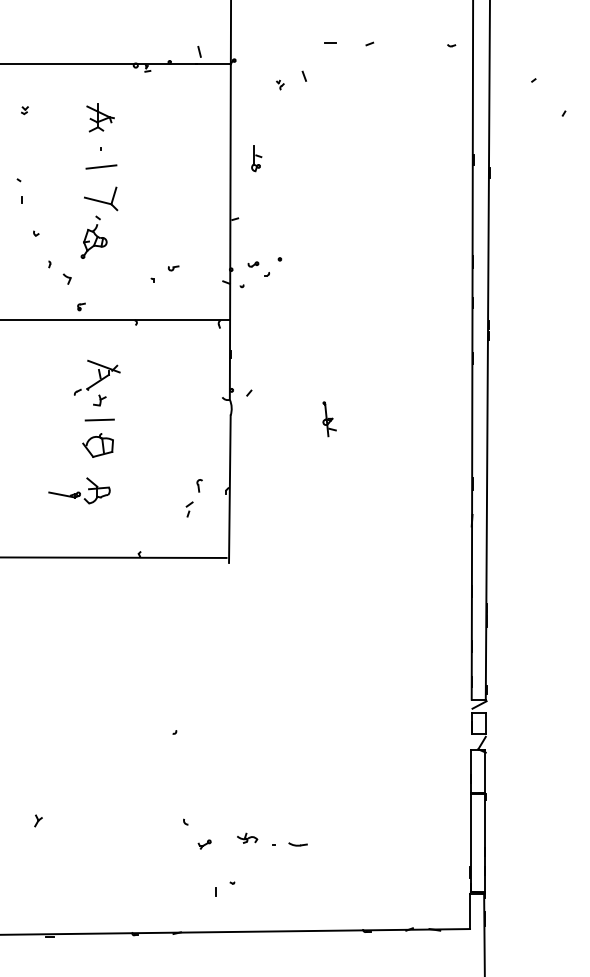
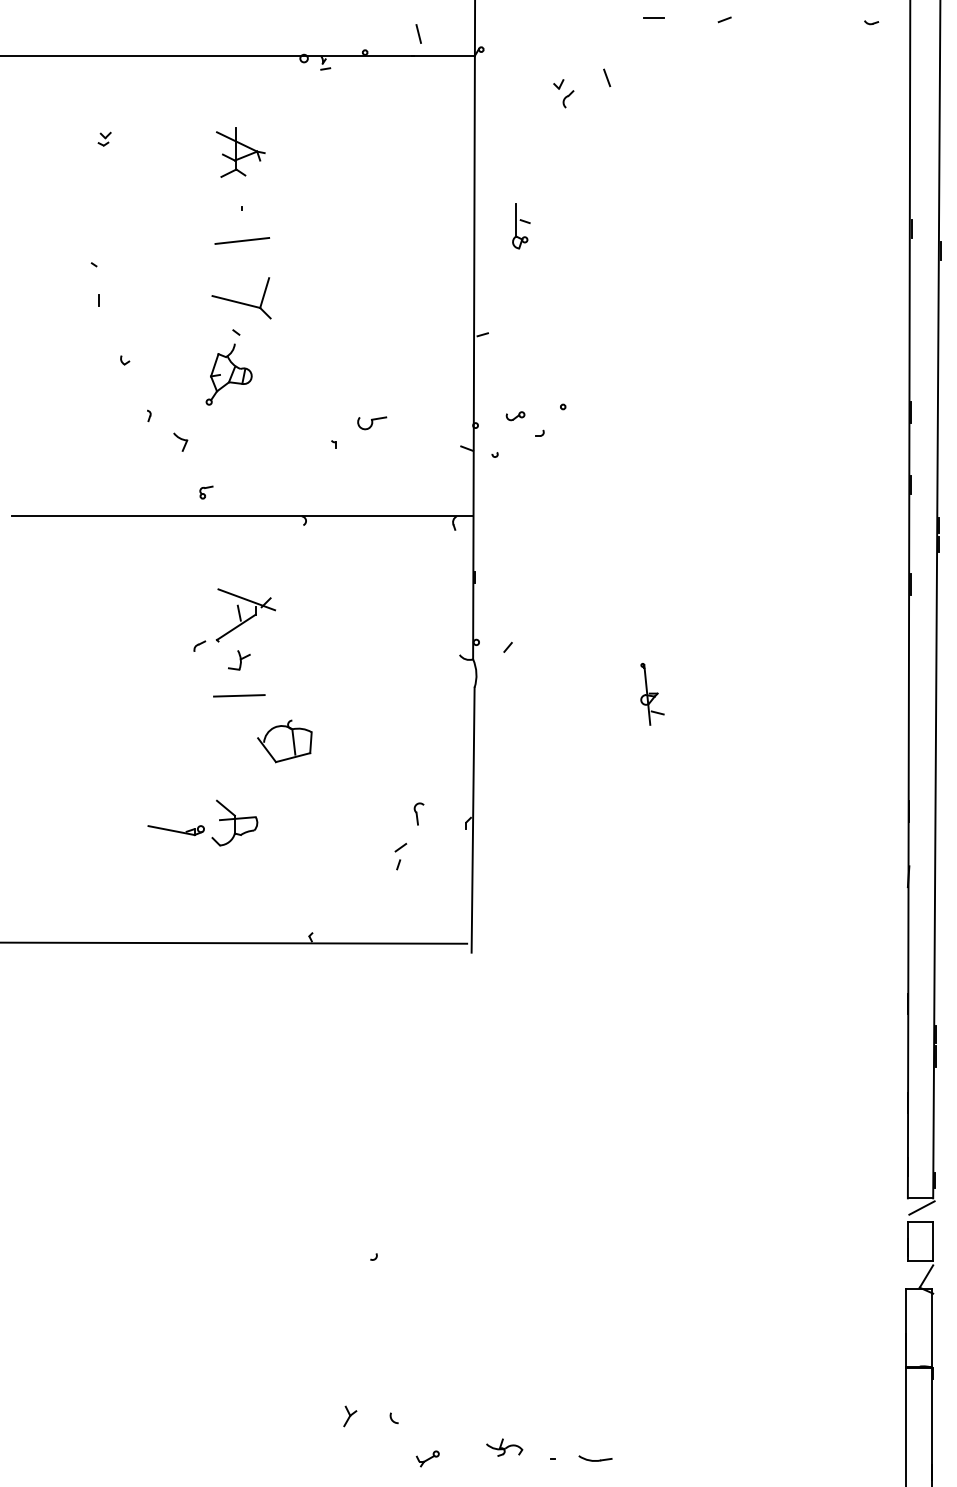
part: (280, 84) -> (564, 92), size x1.6
part: (173, 268) -> (371, 423), size x1.6
part: (97, 445) -> (283, 741), moved
part: (38, 820) -> (350, 1415), moved

